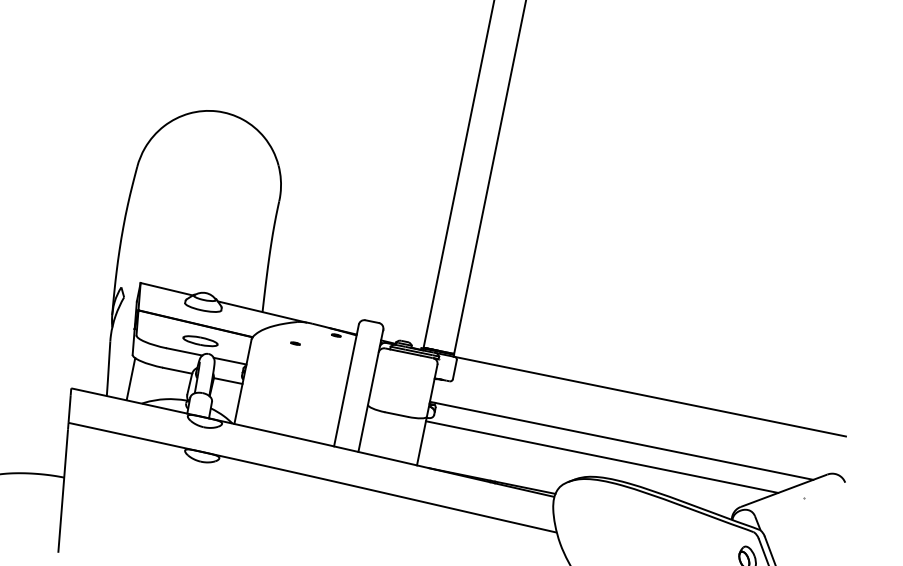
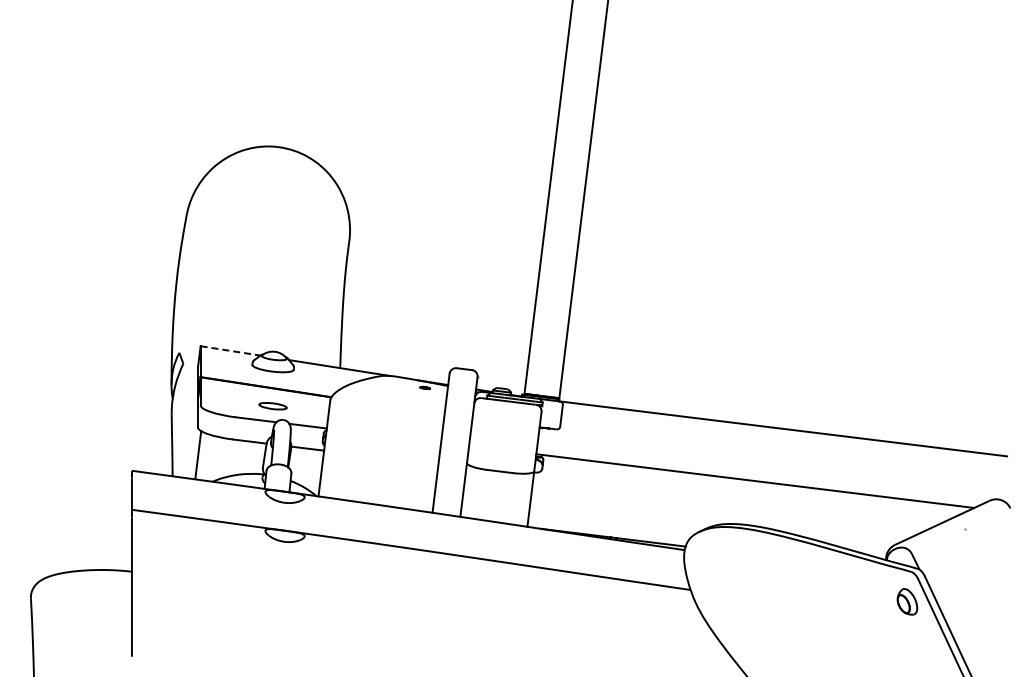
line: (167, 288) -> (231, 350), solid -> dashed
part: (200, 340) -> (272, 405), size x0.7
part: (295, 343) -> (379, 400), removed
line: (601, 456) -> (734, 500), removed

